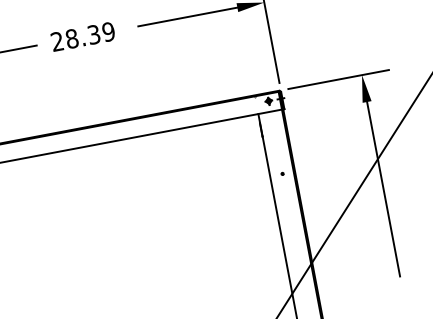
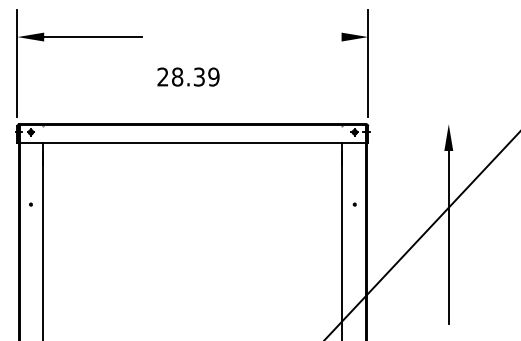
line: (188, 17) -> (292, 37), removed
text: (83, 36) -> (188, 76), moved
line: (338, 79) -> (425, 124), removed

